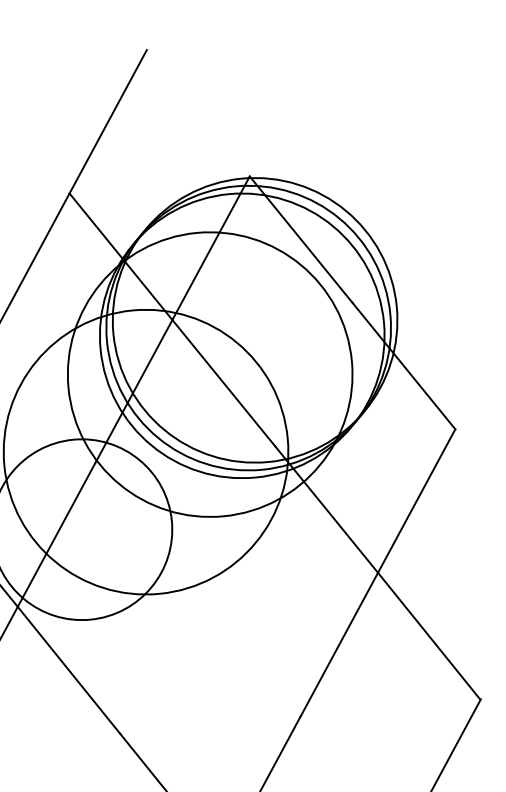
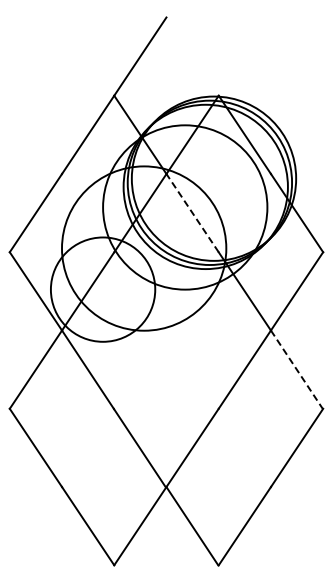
line: (223, 382) -> (192, 212), solid -> dashed
line: (430, 637) -> (297, 370), solid -> dashed

